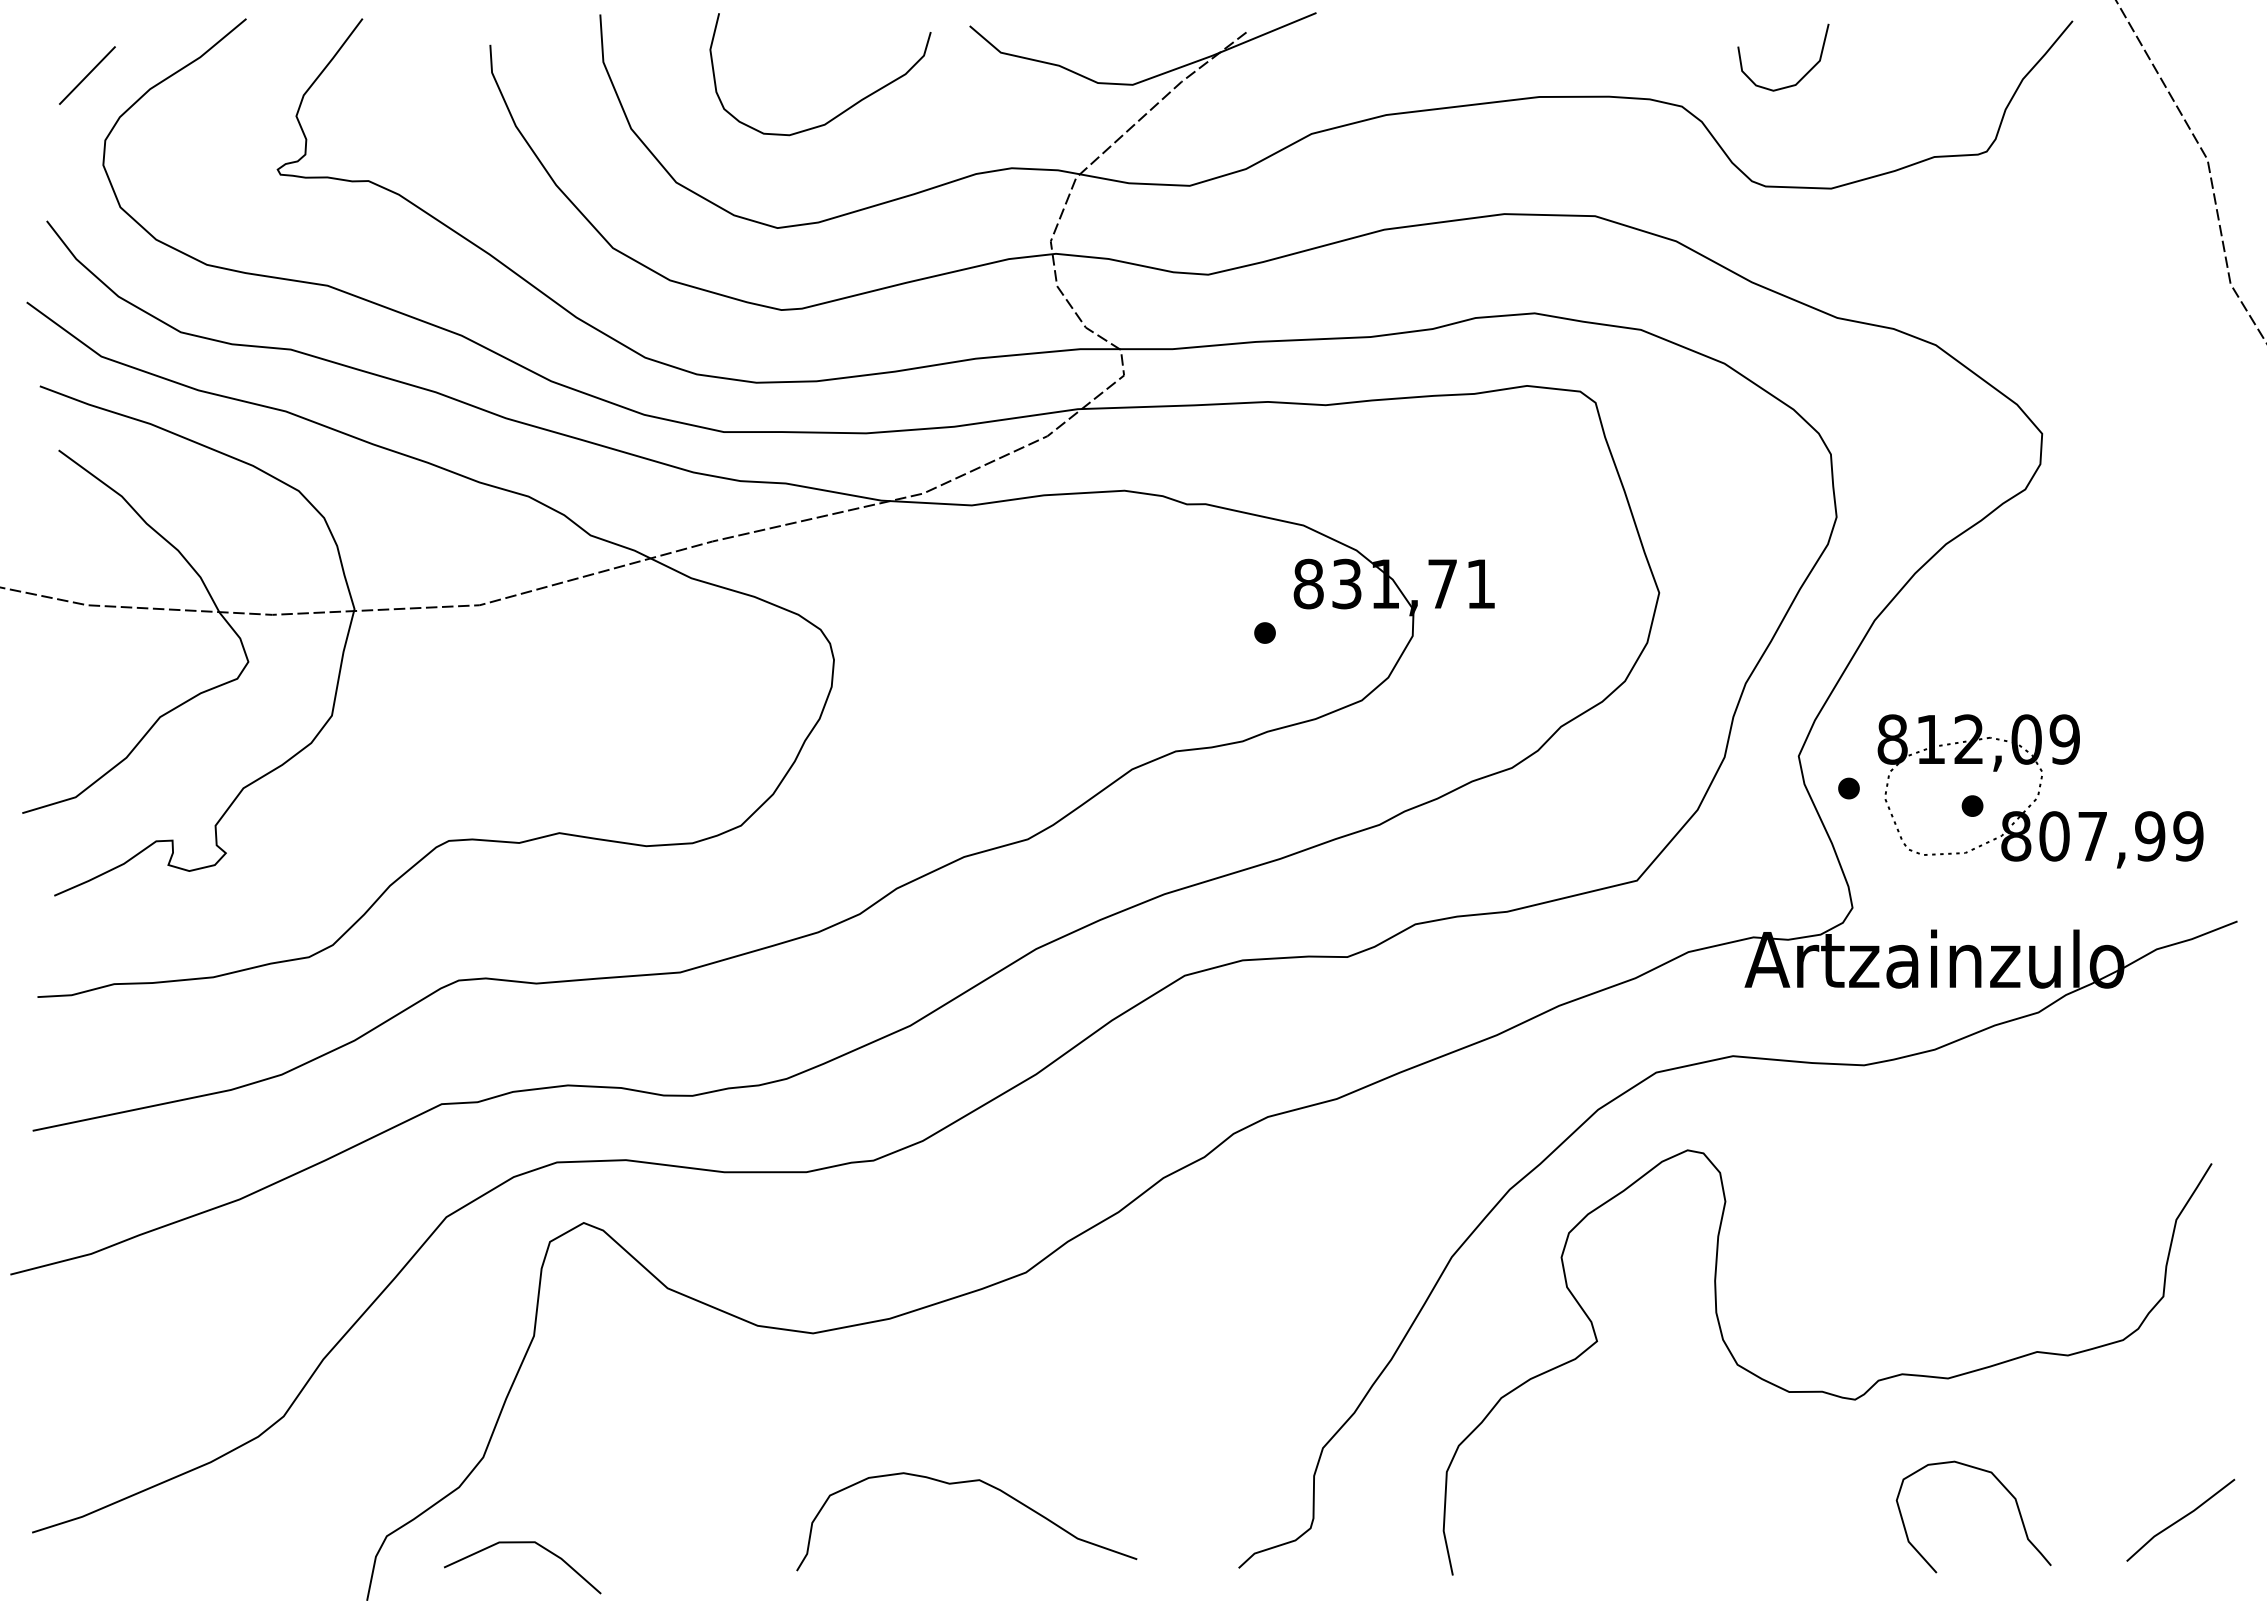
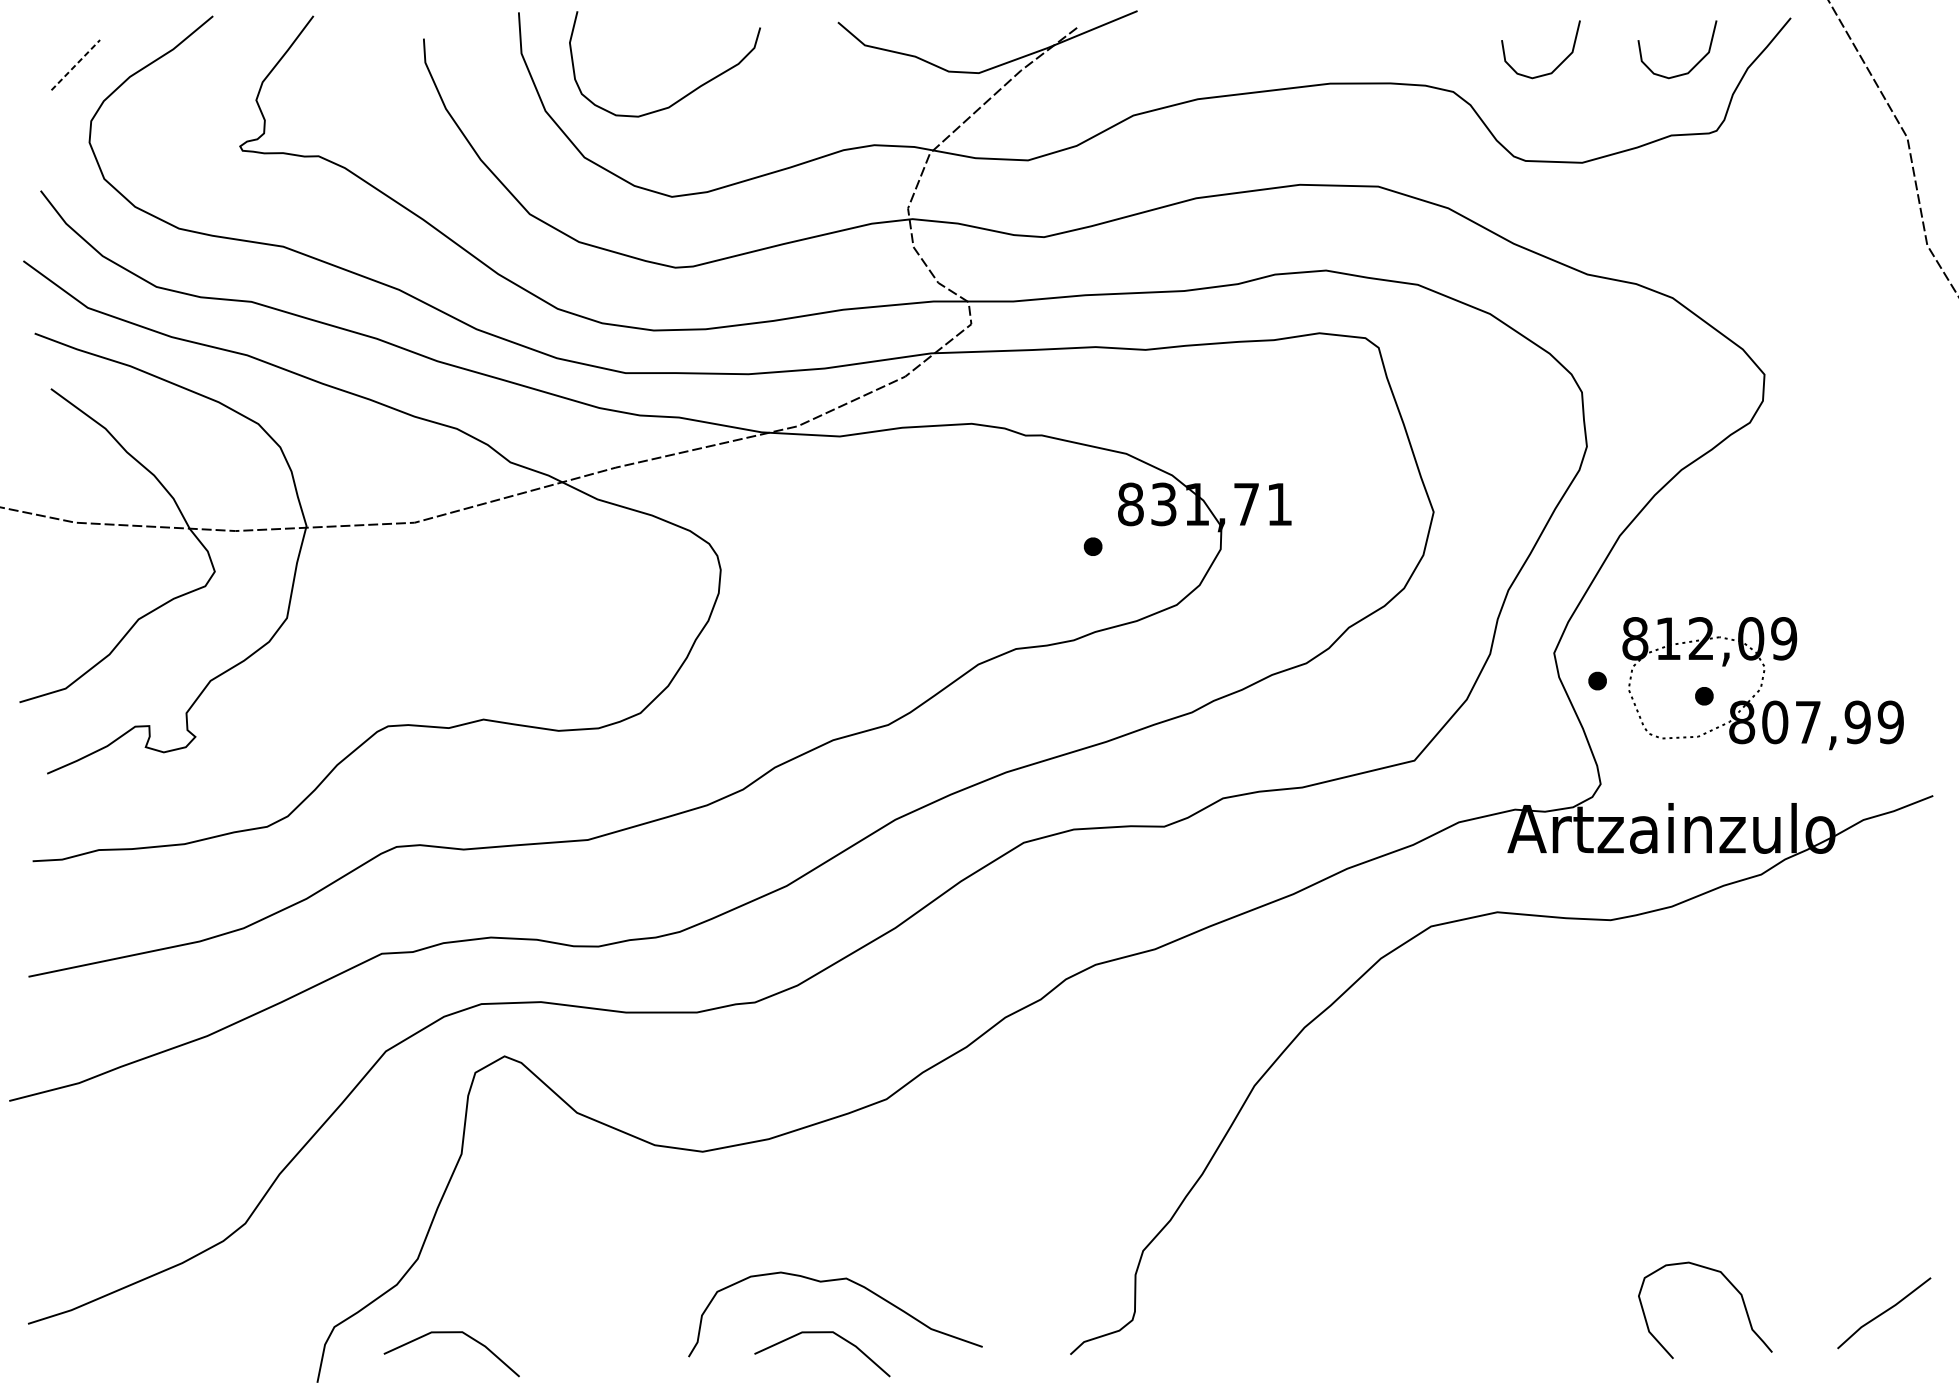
line: (87, 75) -> (75, 65), solid -> dashed
curve: (1960, 76) -> (1693, 65), added
curve: (845, 109) -> (686, 94), moved
curve: (1822, 1390) -> (1574, 1201), removed
line: (951, 1543) -> (822, 1333), added

